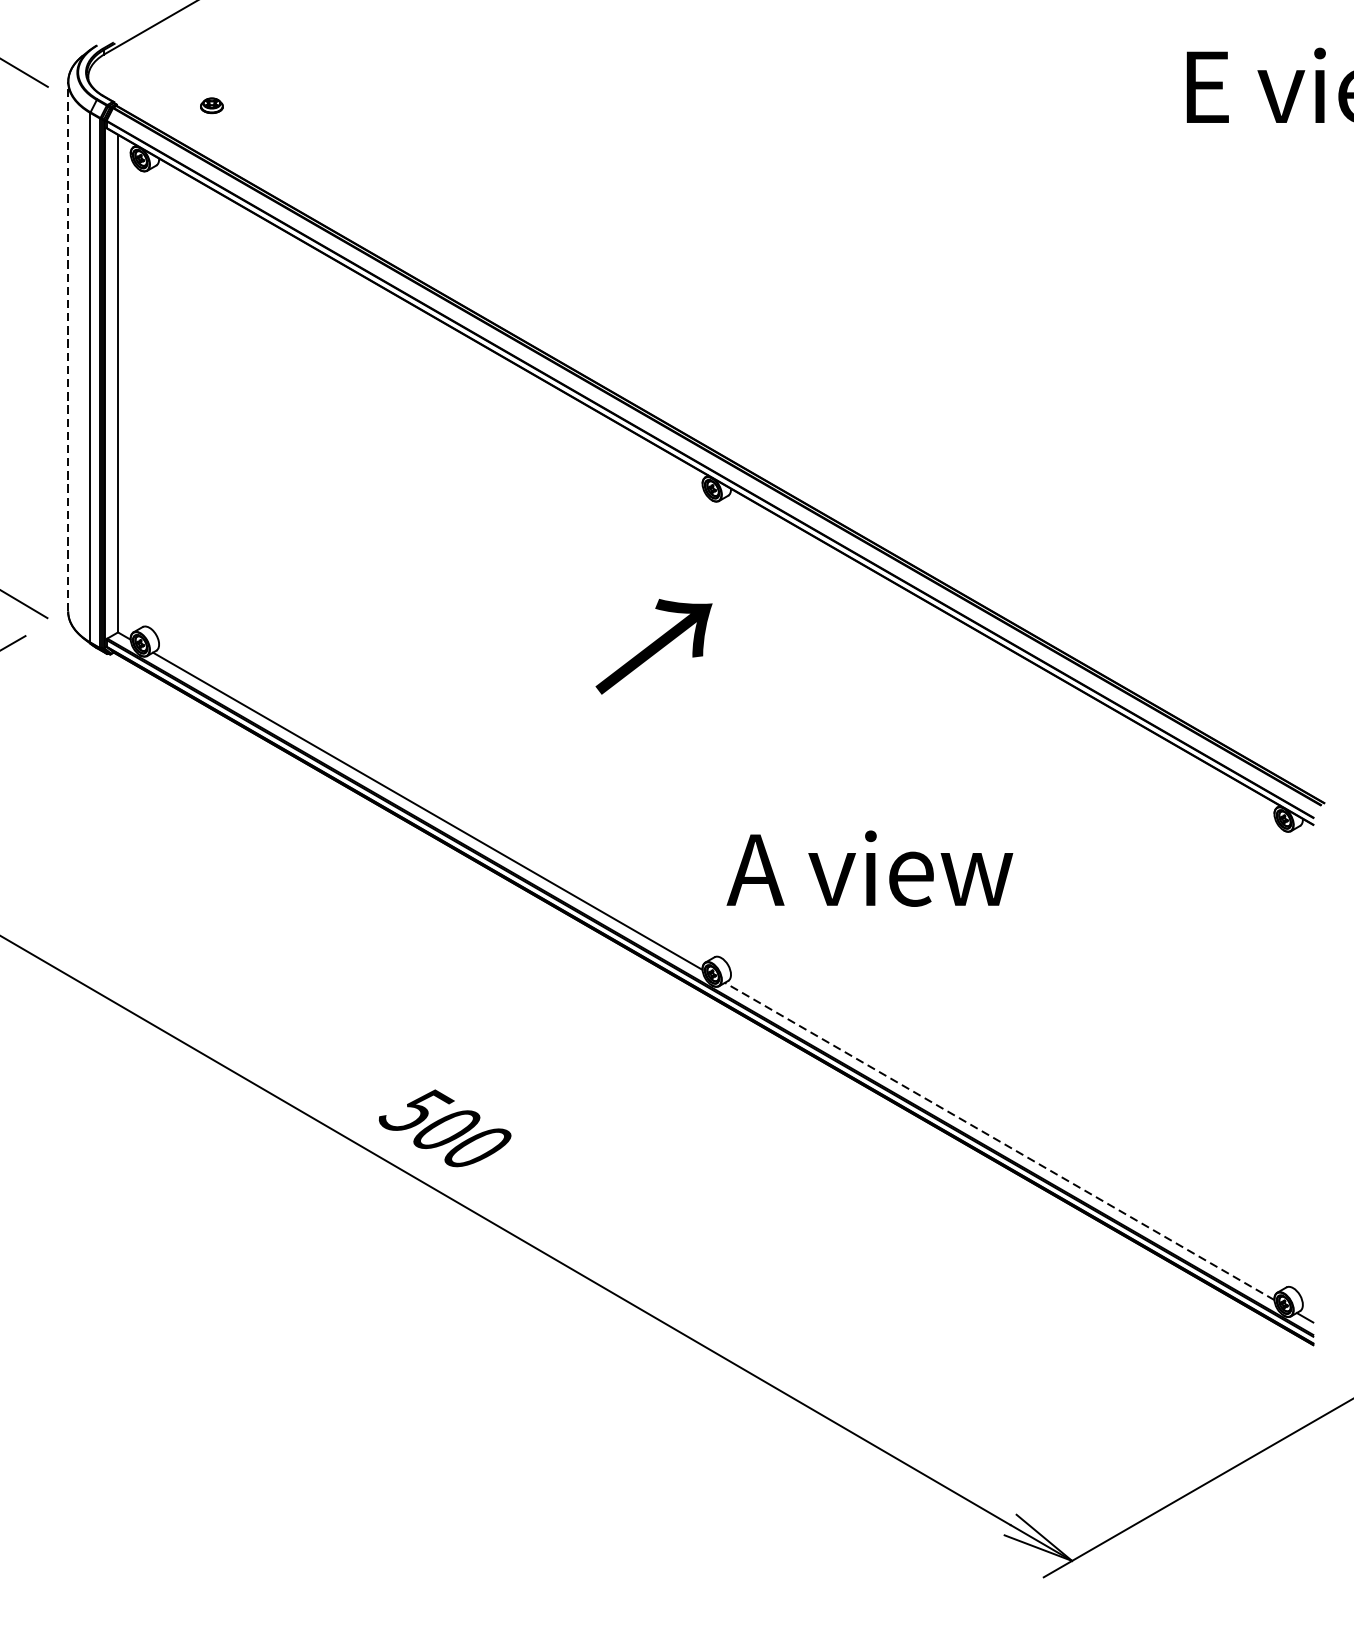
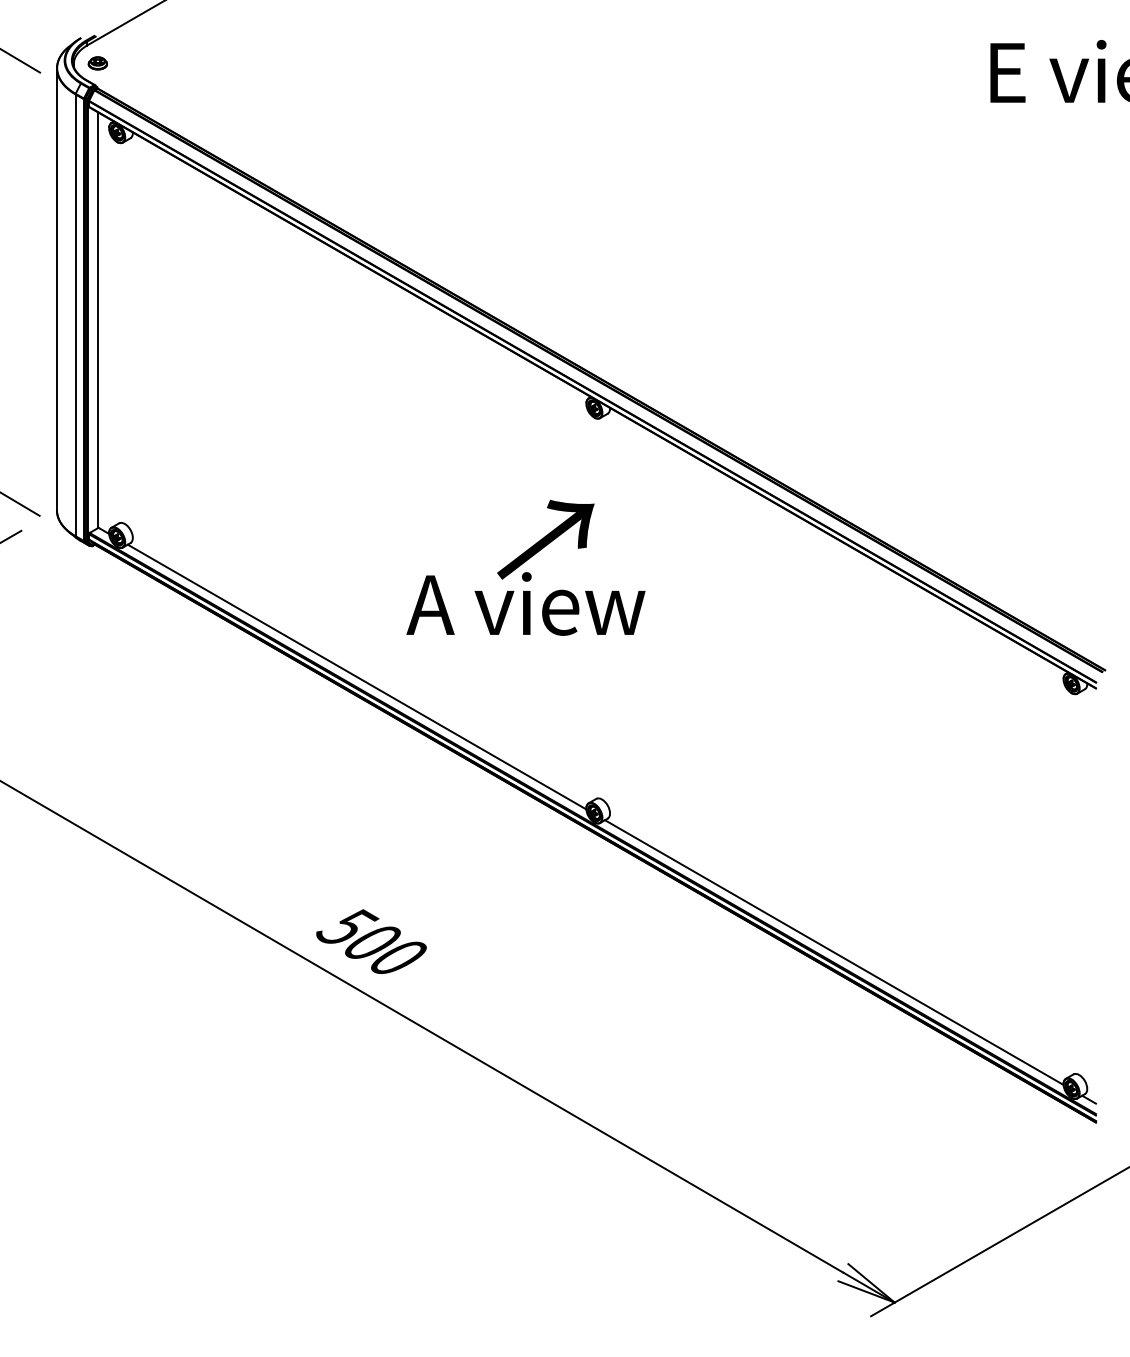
part: (211, 105) -> (97, 63), moved
line: (67, 346) -> (56, 289), dashed -> solid
text: (869, 868) -> (525, 603), moved
line: (999, 1141) -> (834, 952), dashed -> solid

